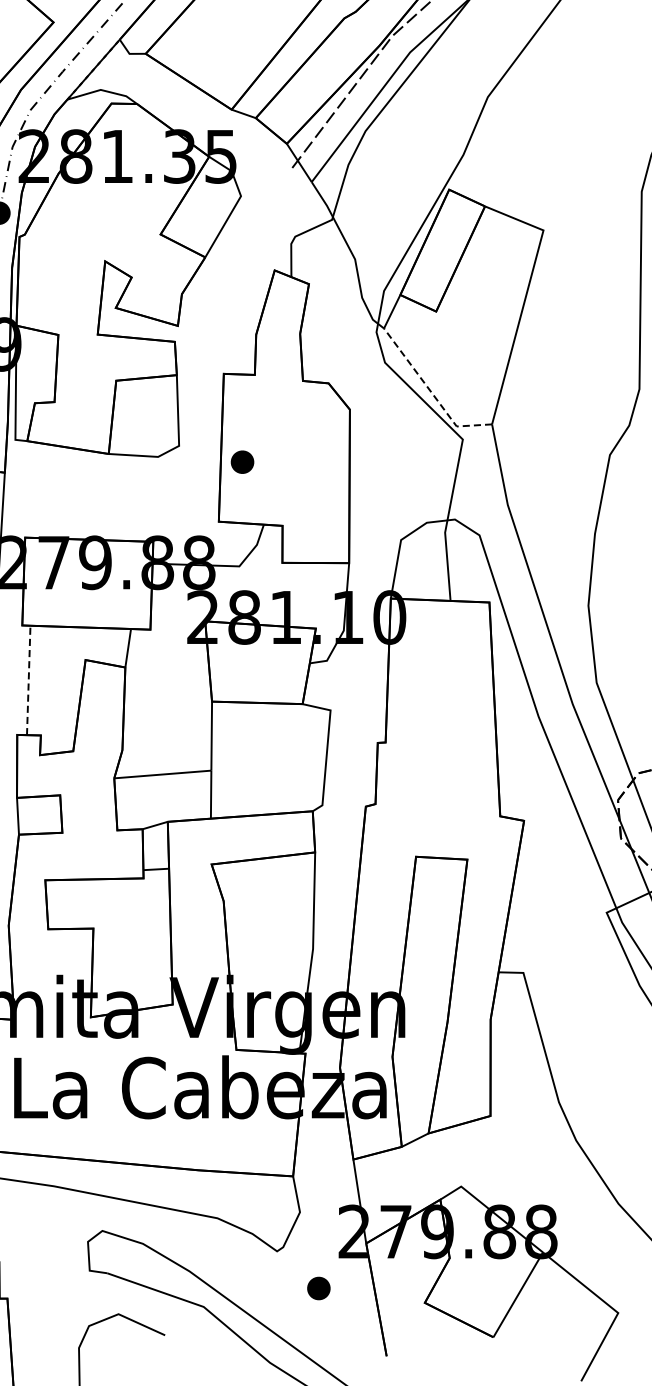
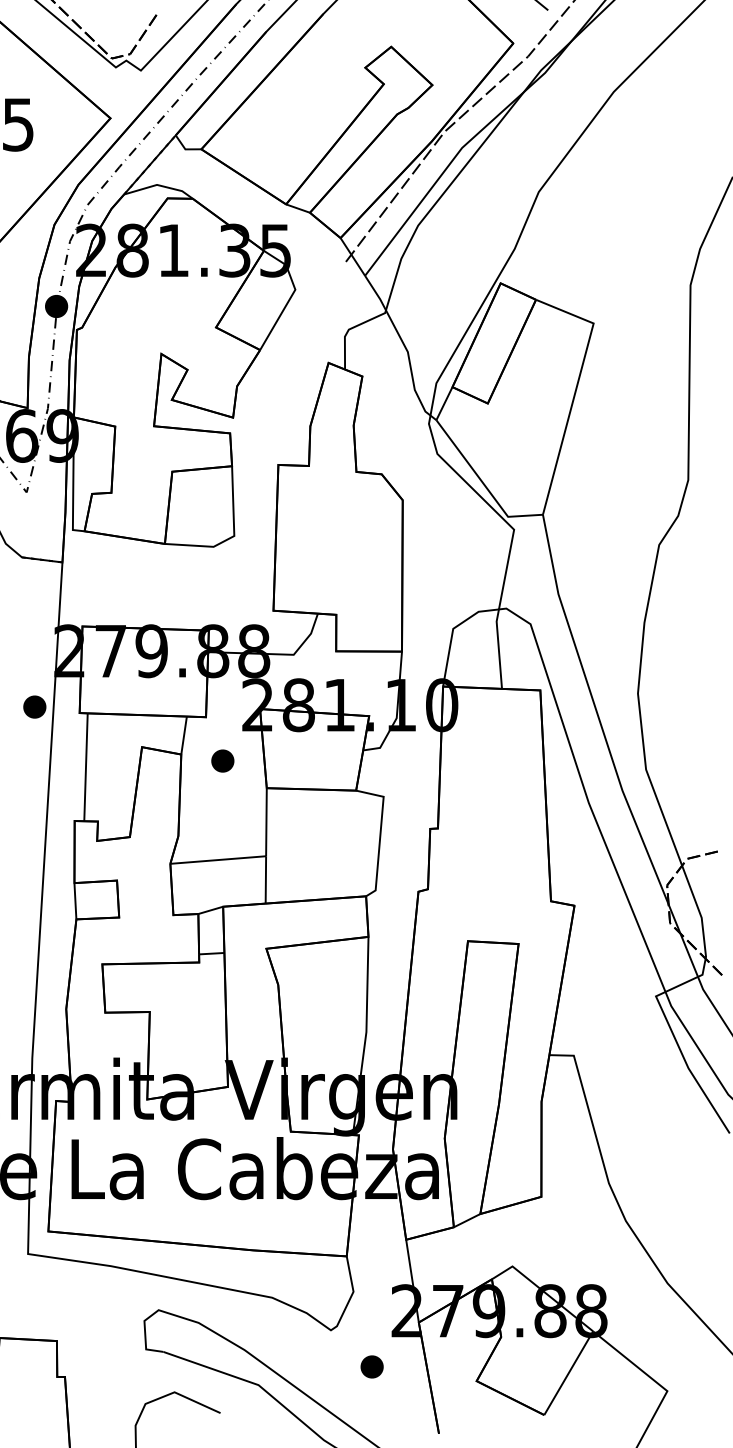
line: (430, 391) -> (482, 482), dashed -> solid
part: (242, 461) -> (222, 760), moved
line: (29, 680) -> (86, 767), dashed -> solid

